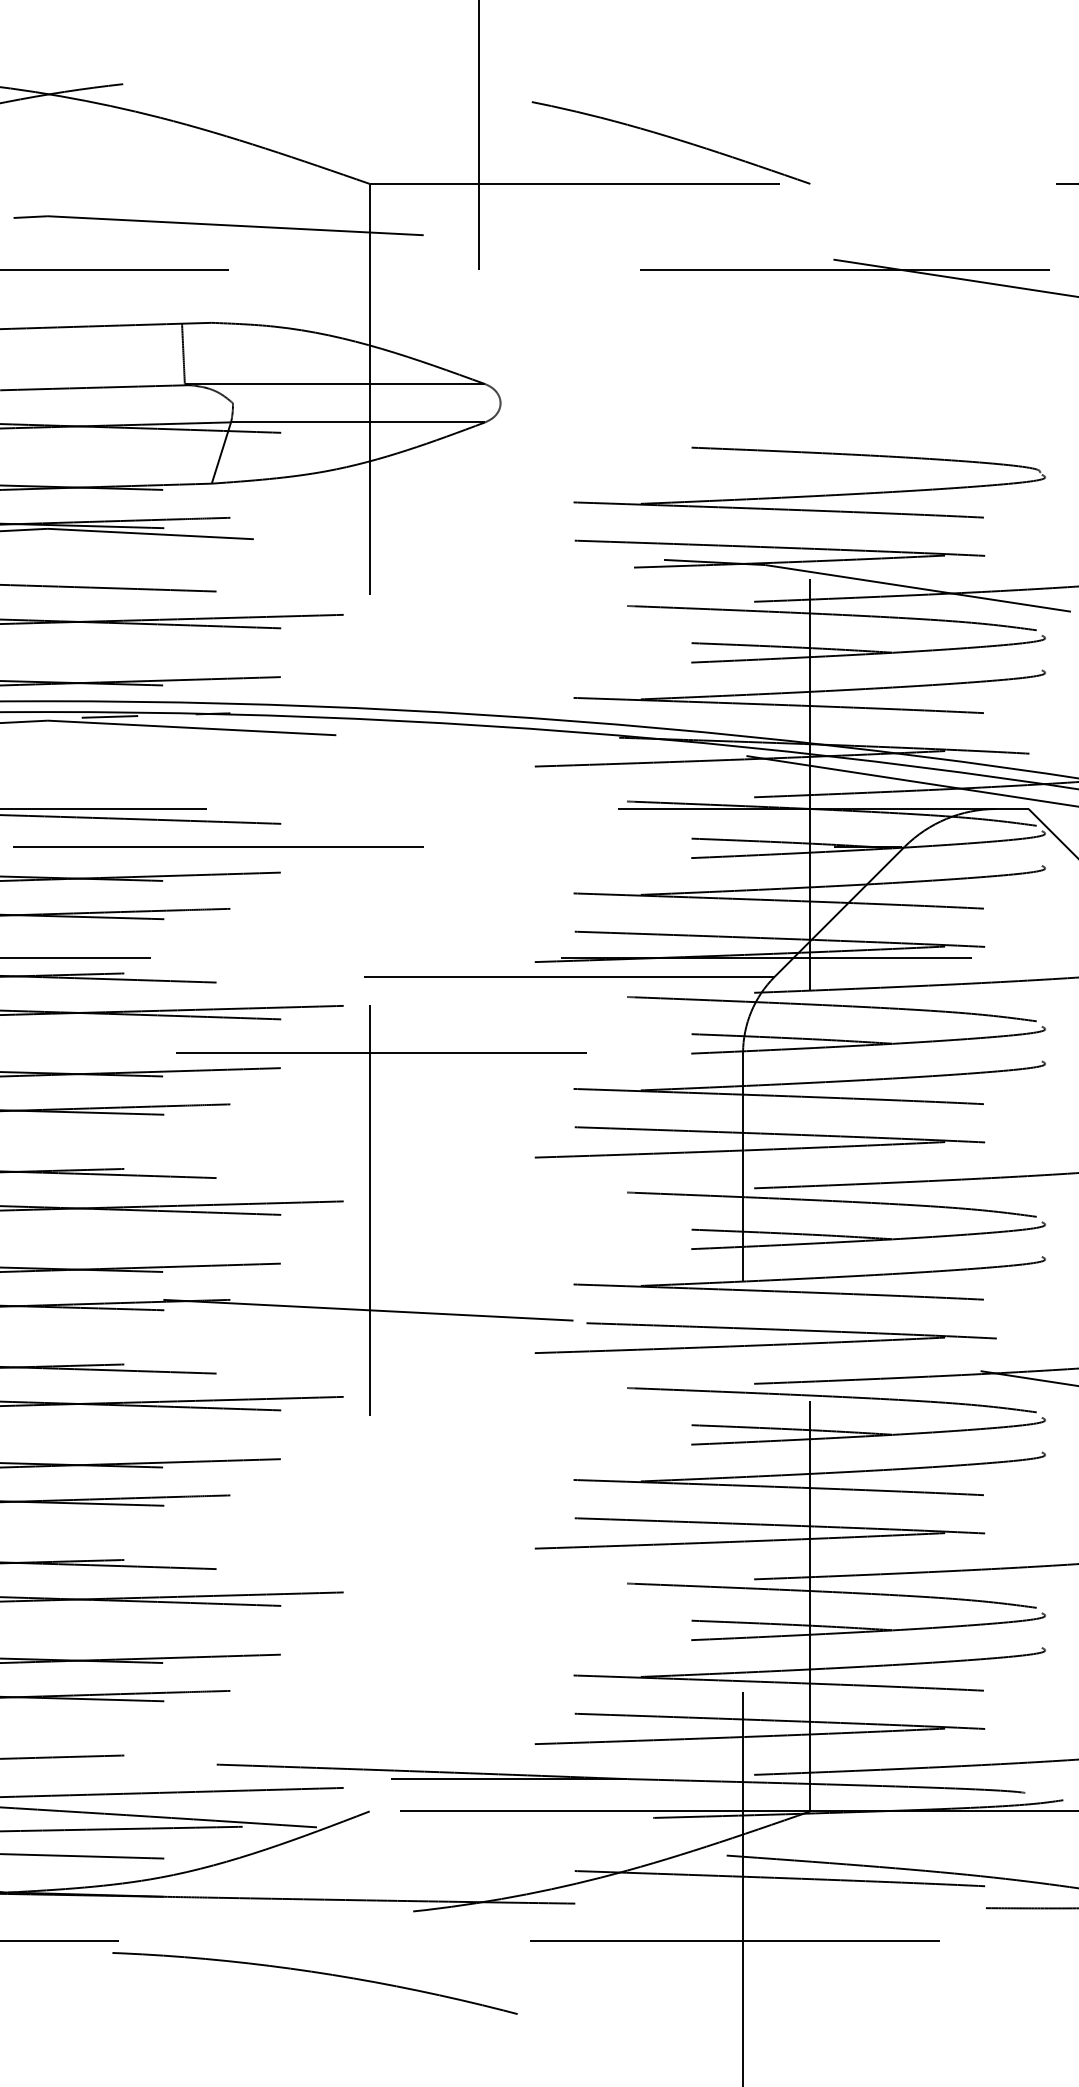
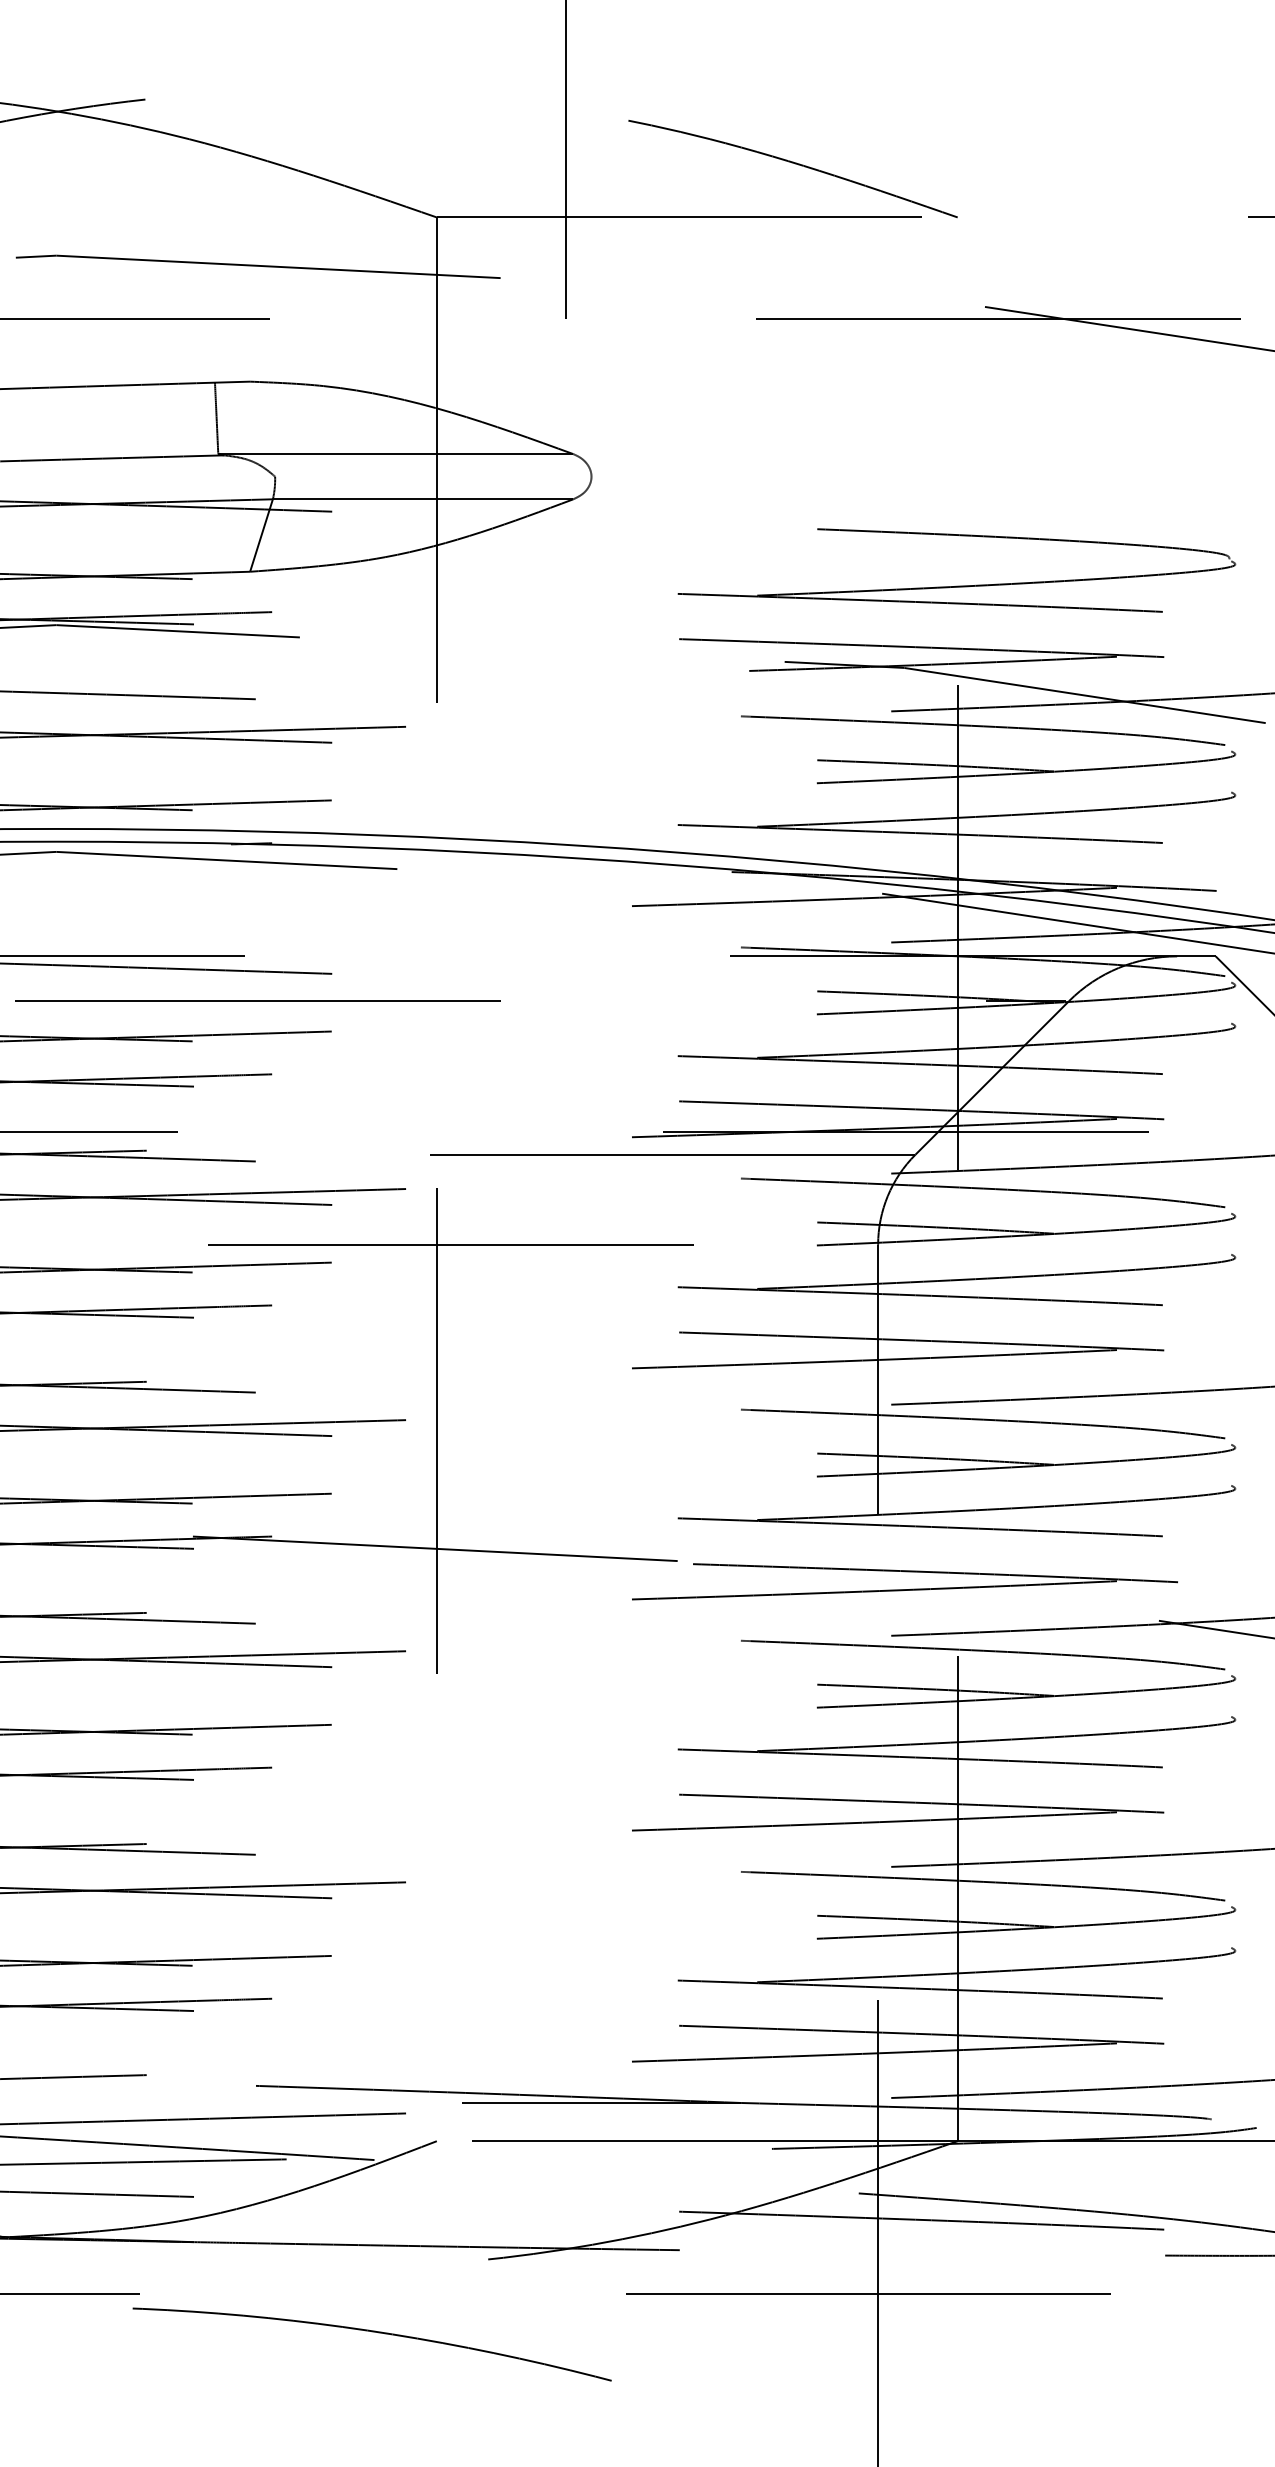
line: (109, 716) -> (129, 847), removed

